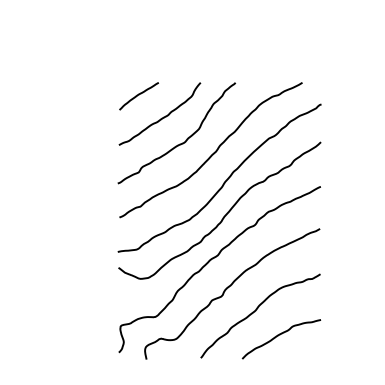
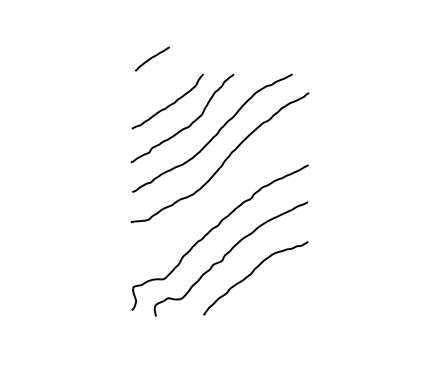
curve: (139, 95) -> (152, 58), moved
curve: (224, 214) -> (224, 189), removed
curve: (278, 336) -> (271, 296), removed

